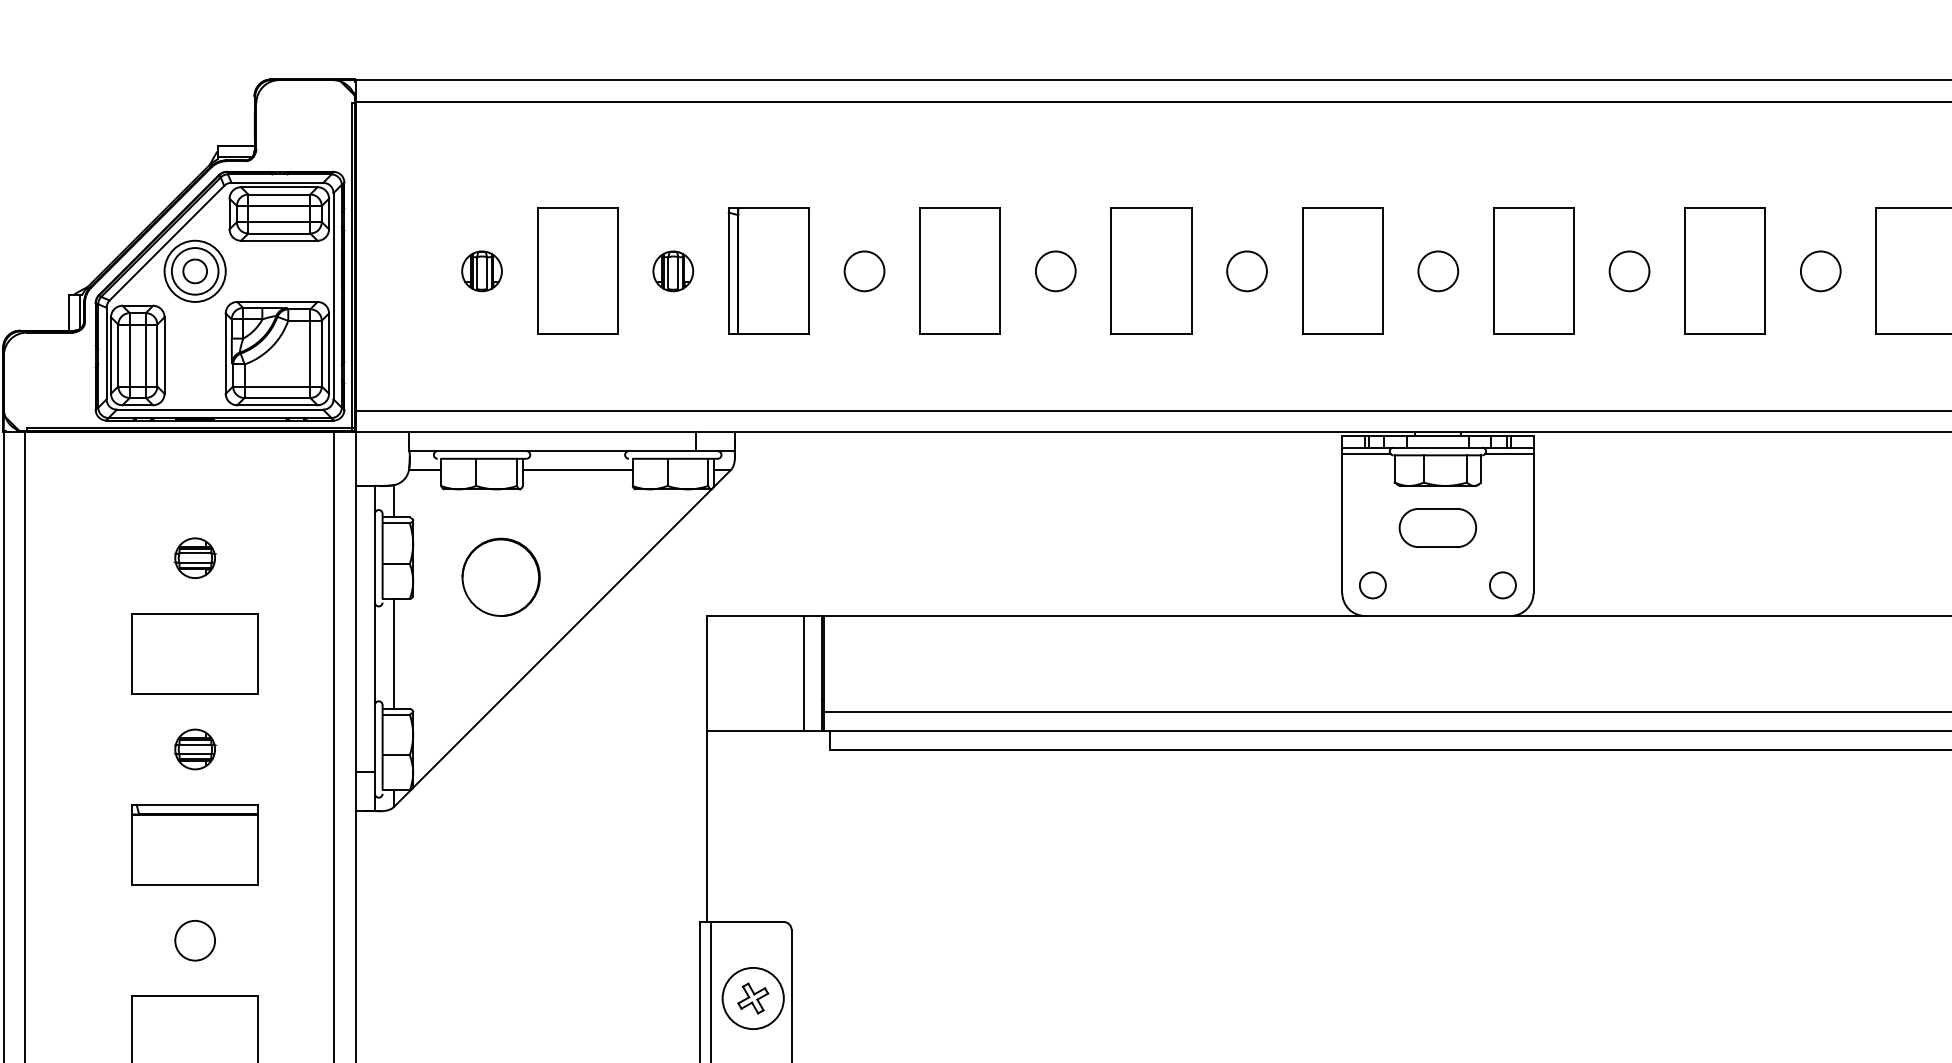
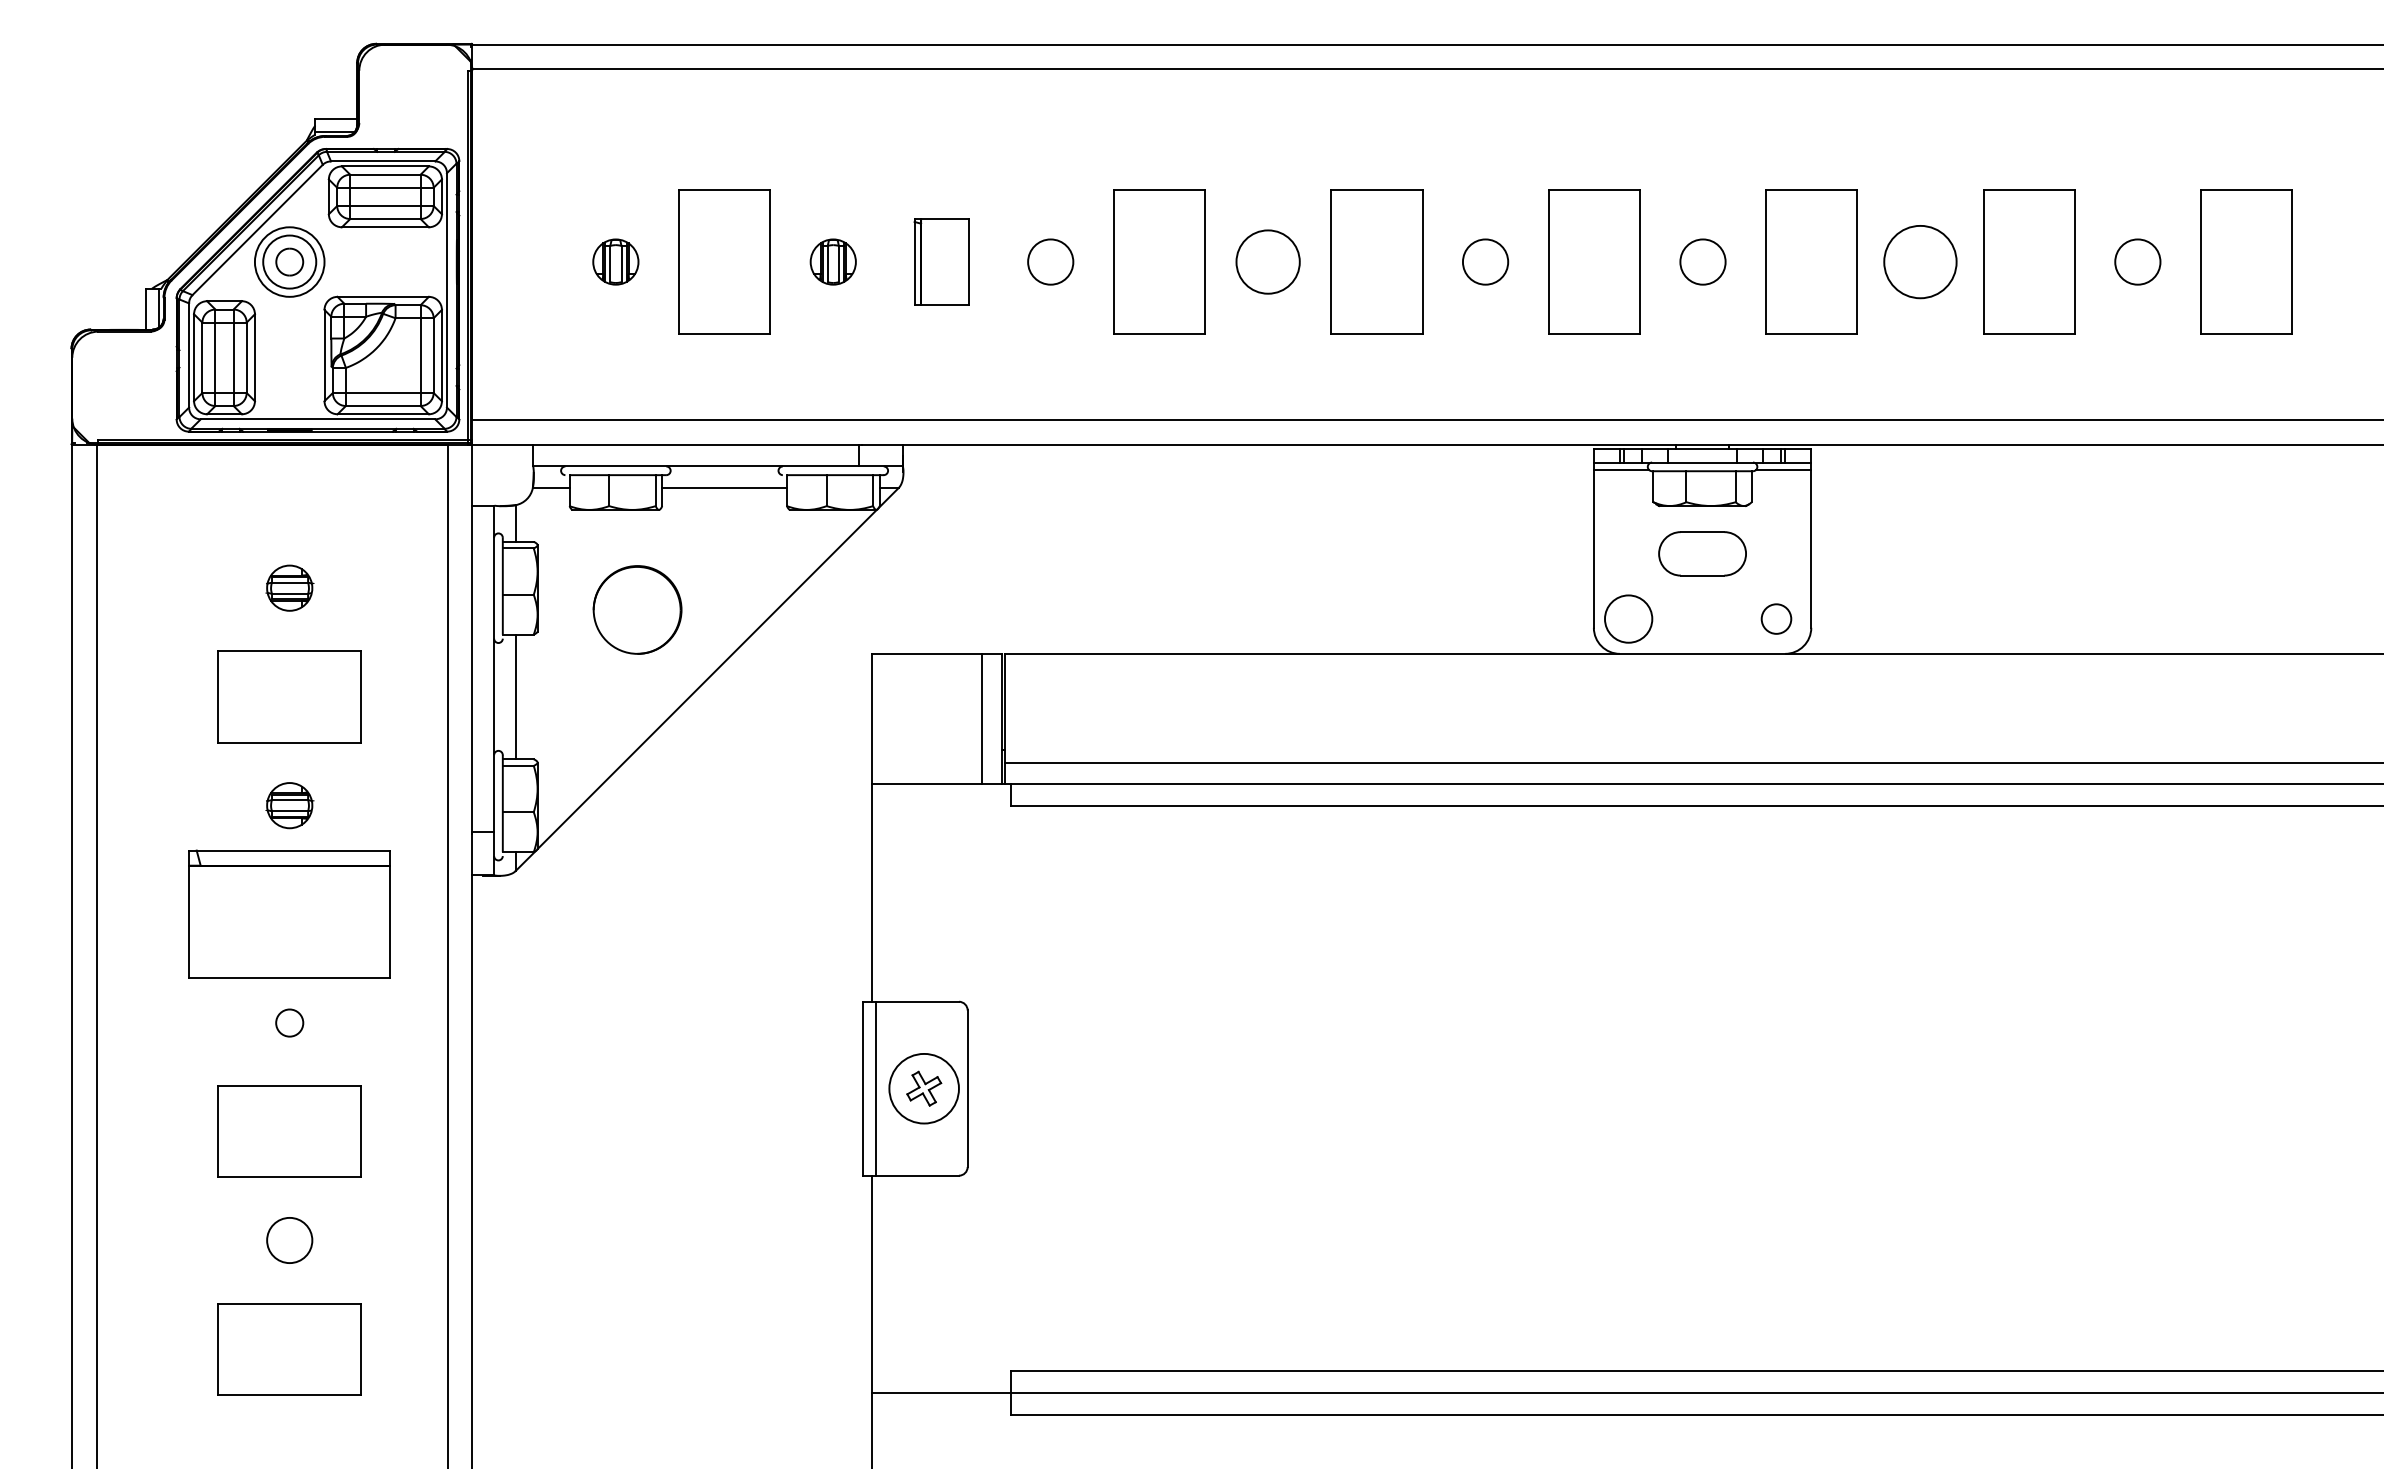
part: (768, 270) -> (941, 261), size x0.6
circle: (1055, 270) -> (1267, 261), size x1.4
circle: (1629, 270) -> (1920, 261), size x1.6
circle: (1372, 584) -> (1628, 618), size x1.6
part: (194, 844) -> (289, 913), size x1.4
circle: (194, 940) -> (289, 1022), size x0.6

